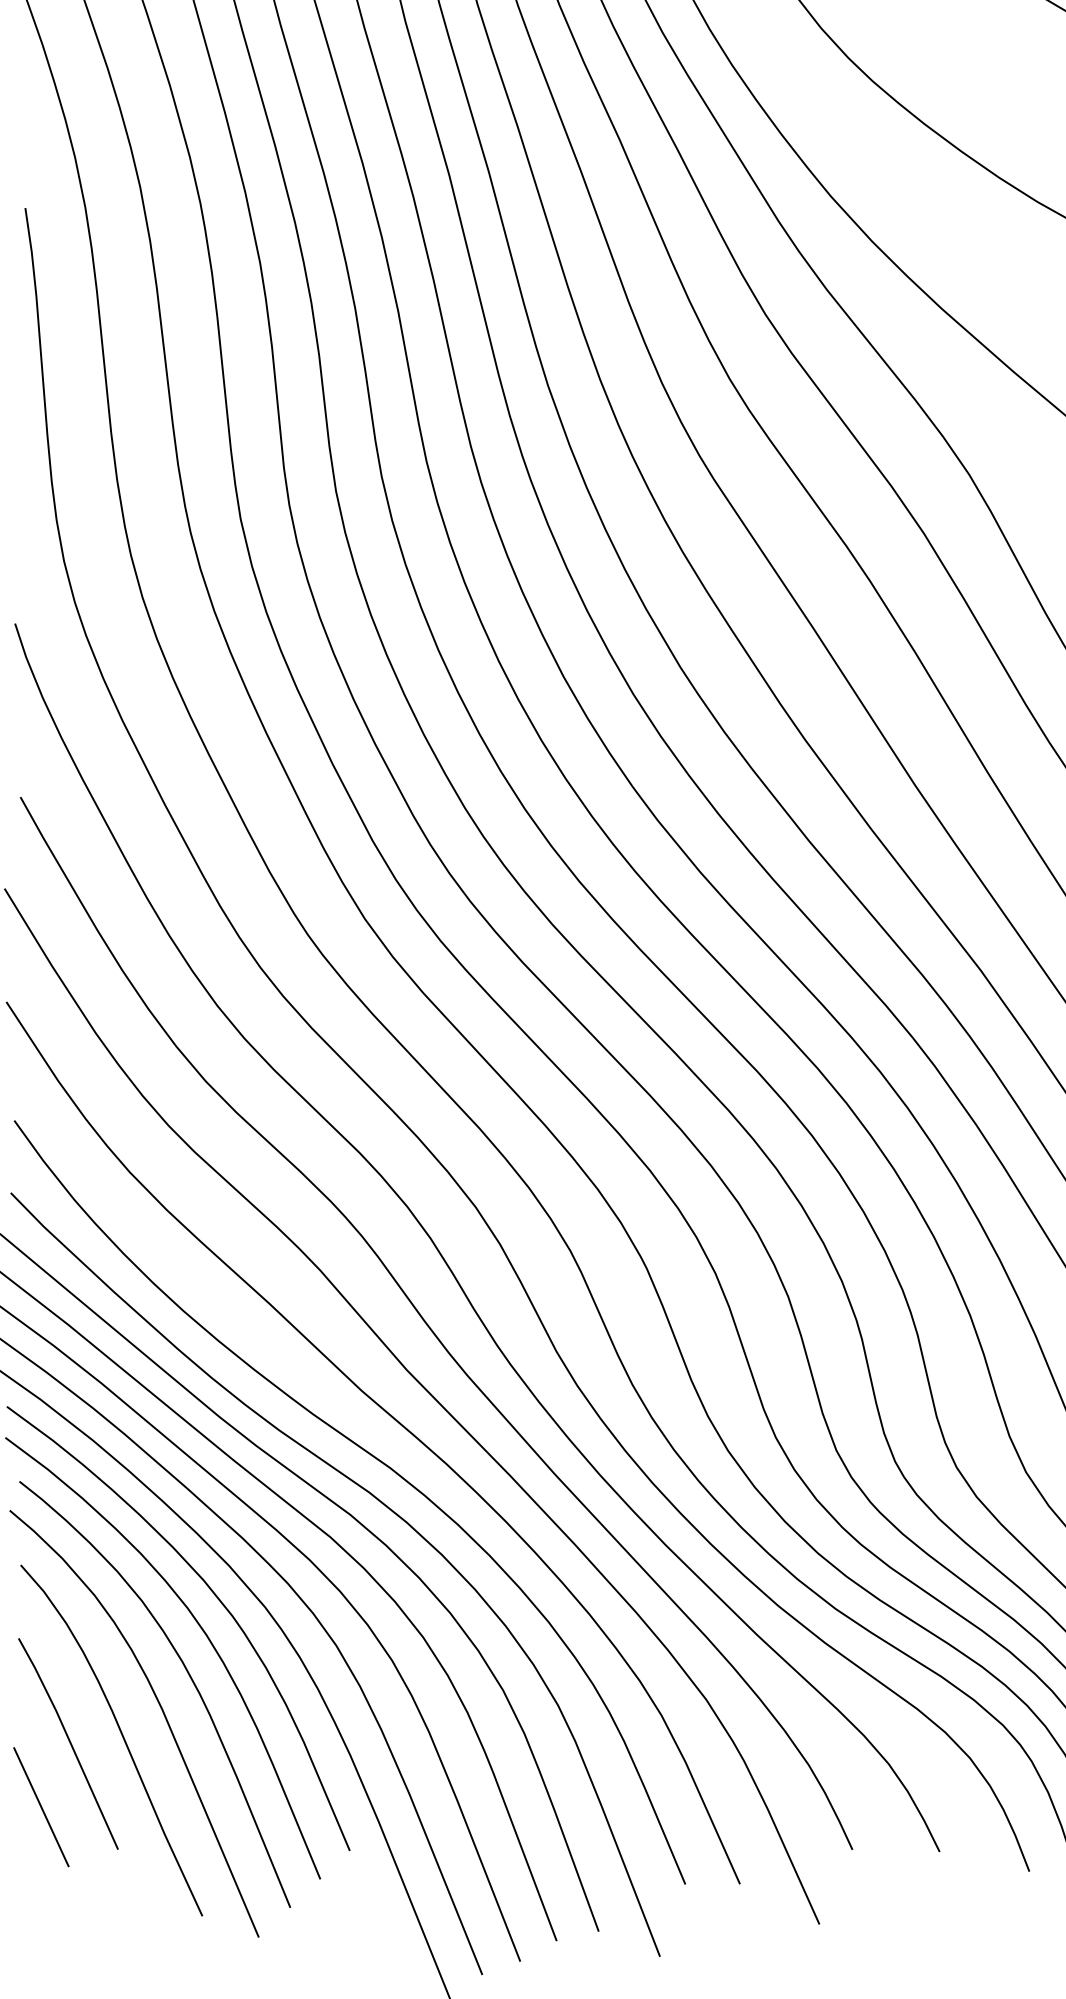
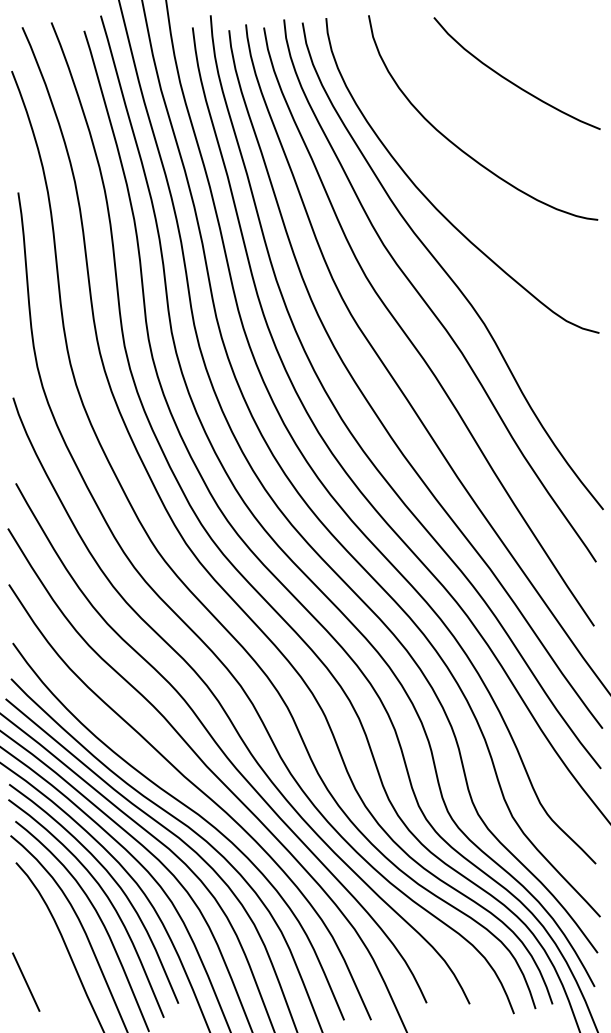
line: (68, 1743) -> (39, 950), removed

